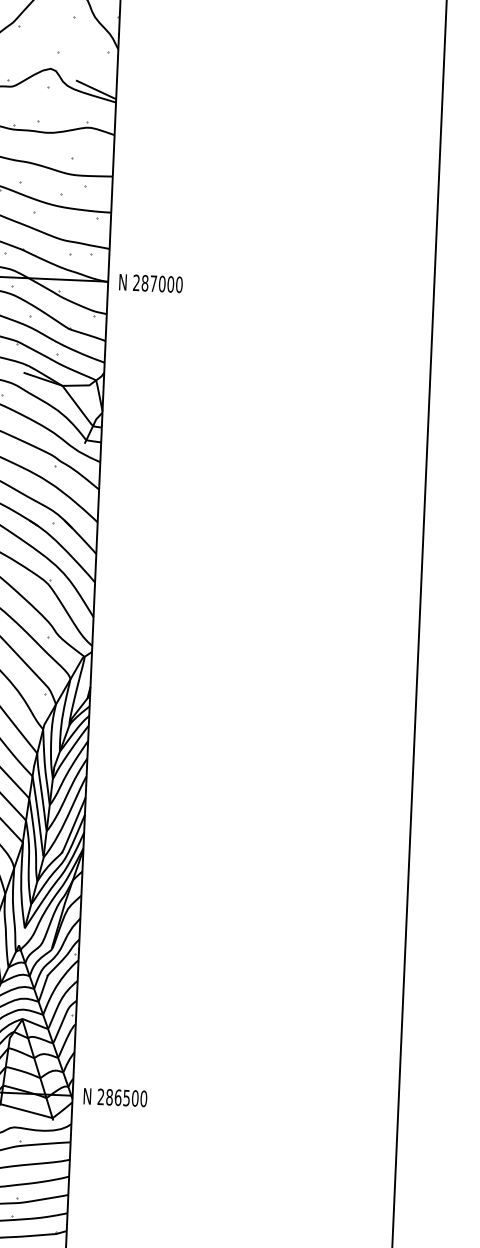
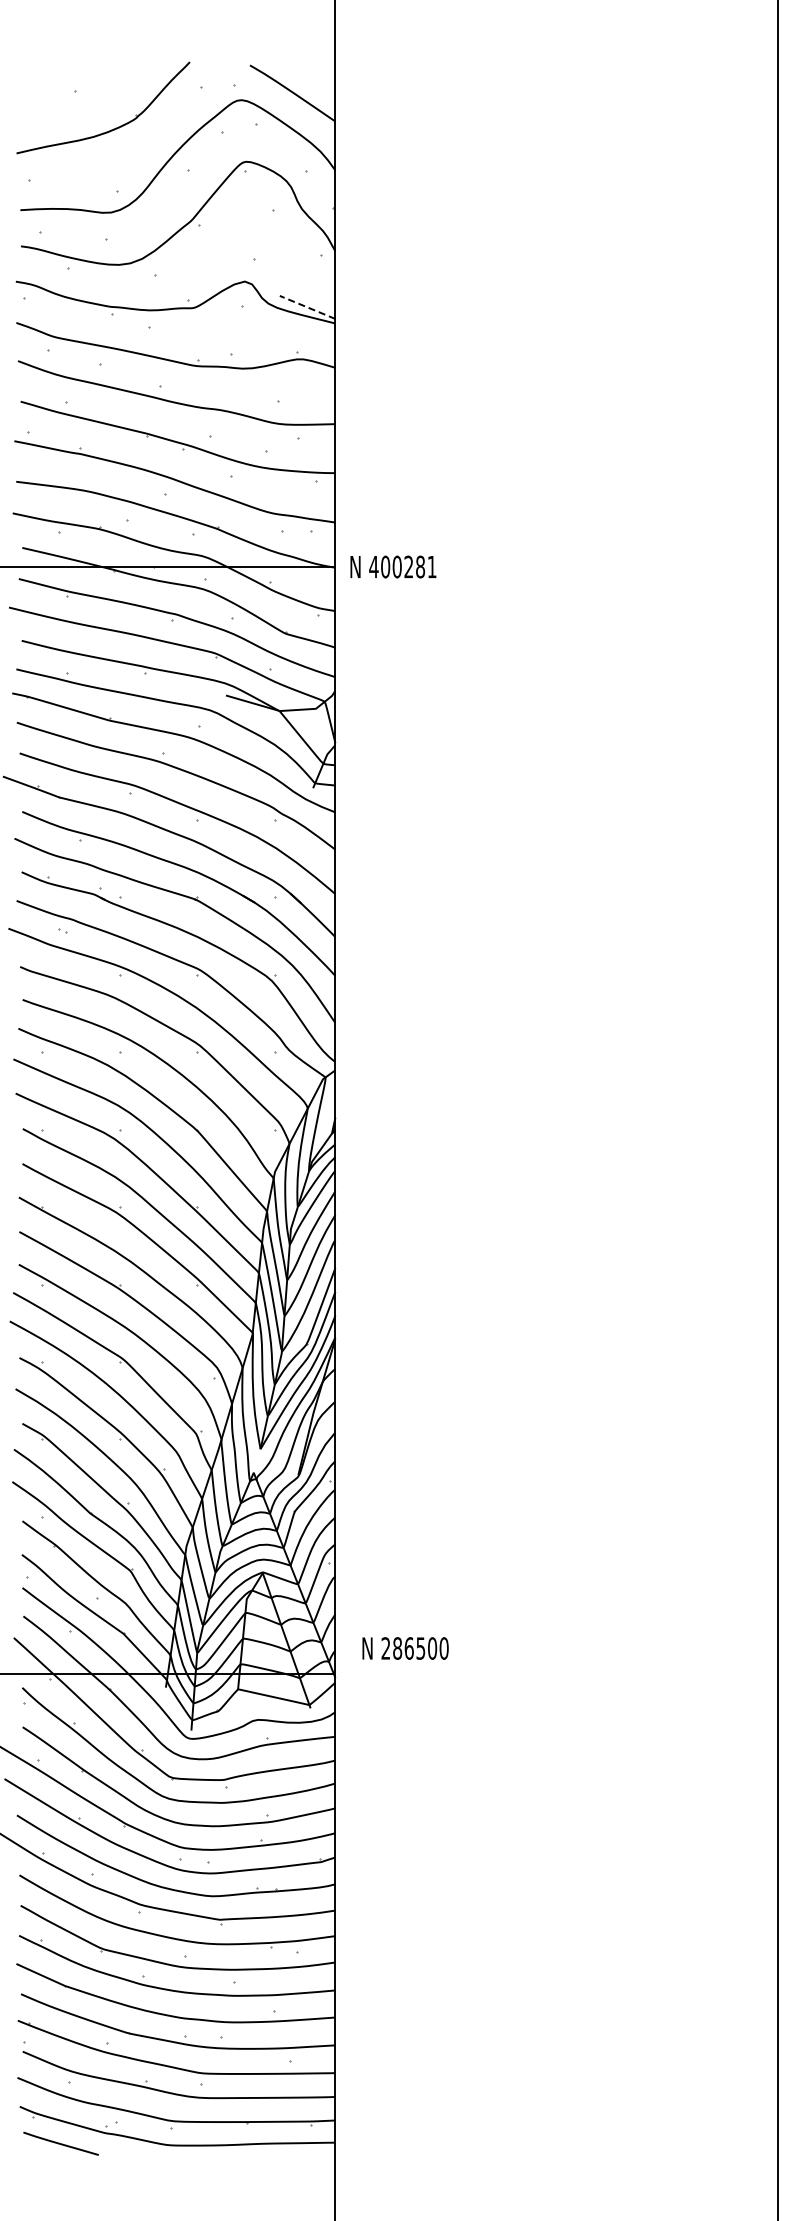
line: (96, 89) -> (307, 307), solid -> dashed
text: (157, 283) -> (402, 566), 287000 -> 400281
text: (115, 1097) -> (405, 1648), moved

